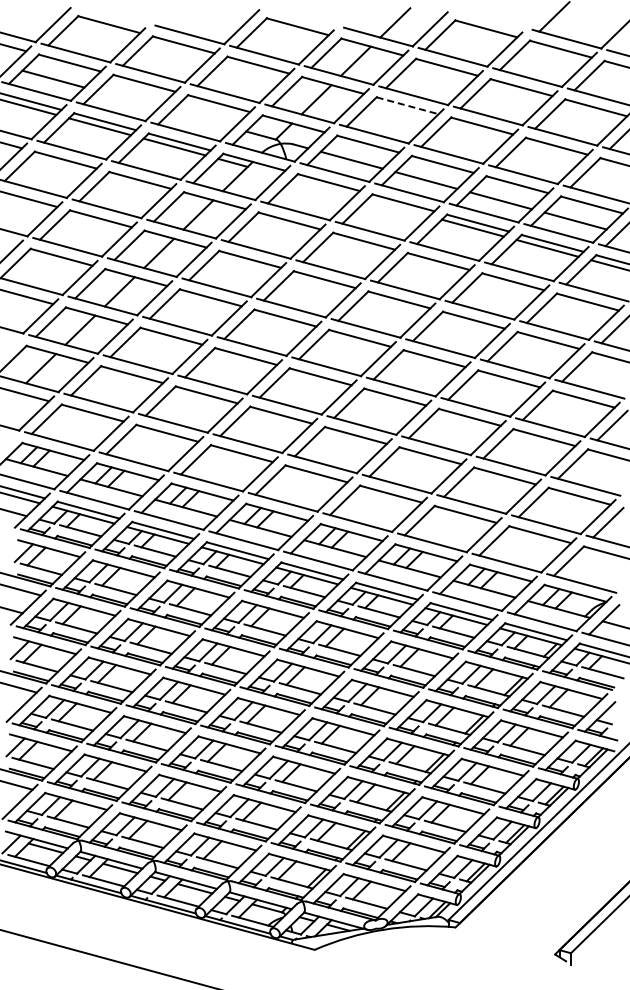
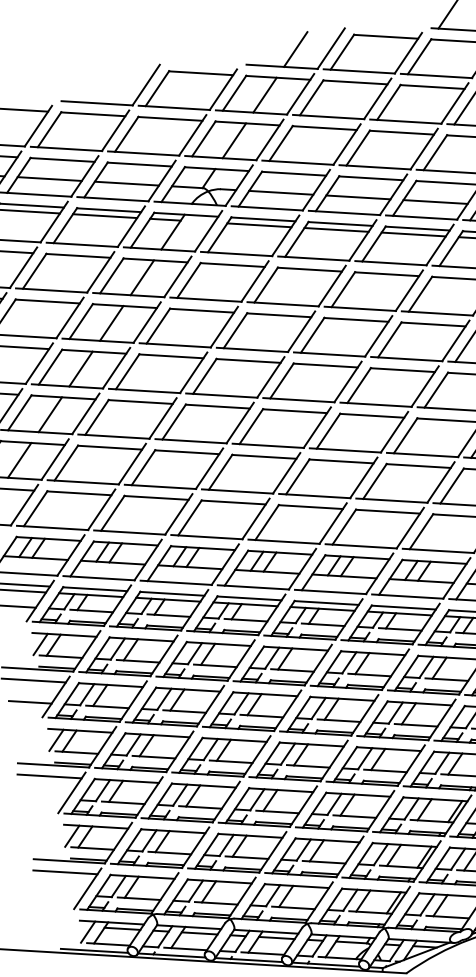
line: (128, 99) -> (50, 179), added
line: (408, 105) -> (325, 127), dashed -> solid
line: (202, 119) -> (126, 183), added
line: (323, 187) -> (259, 225), added
line: (398, 207) -> (336, 229), added

